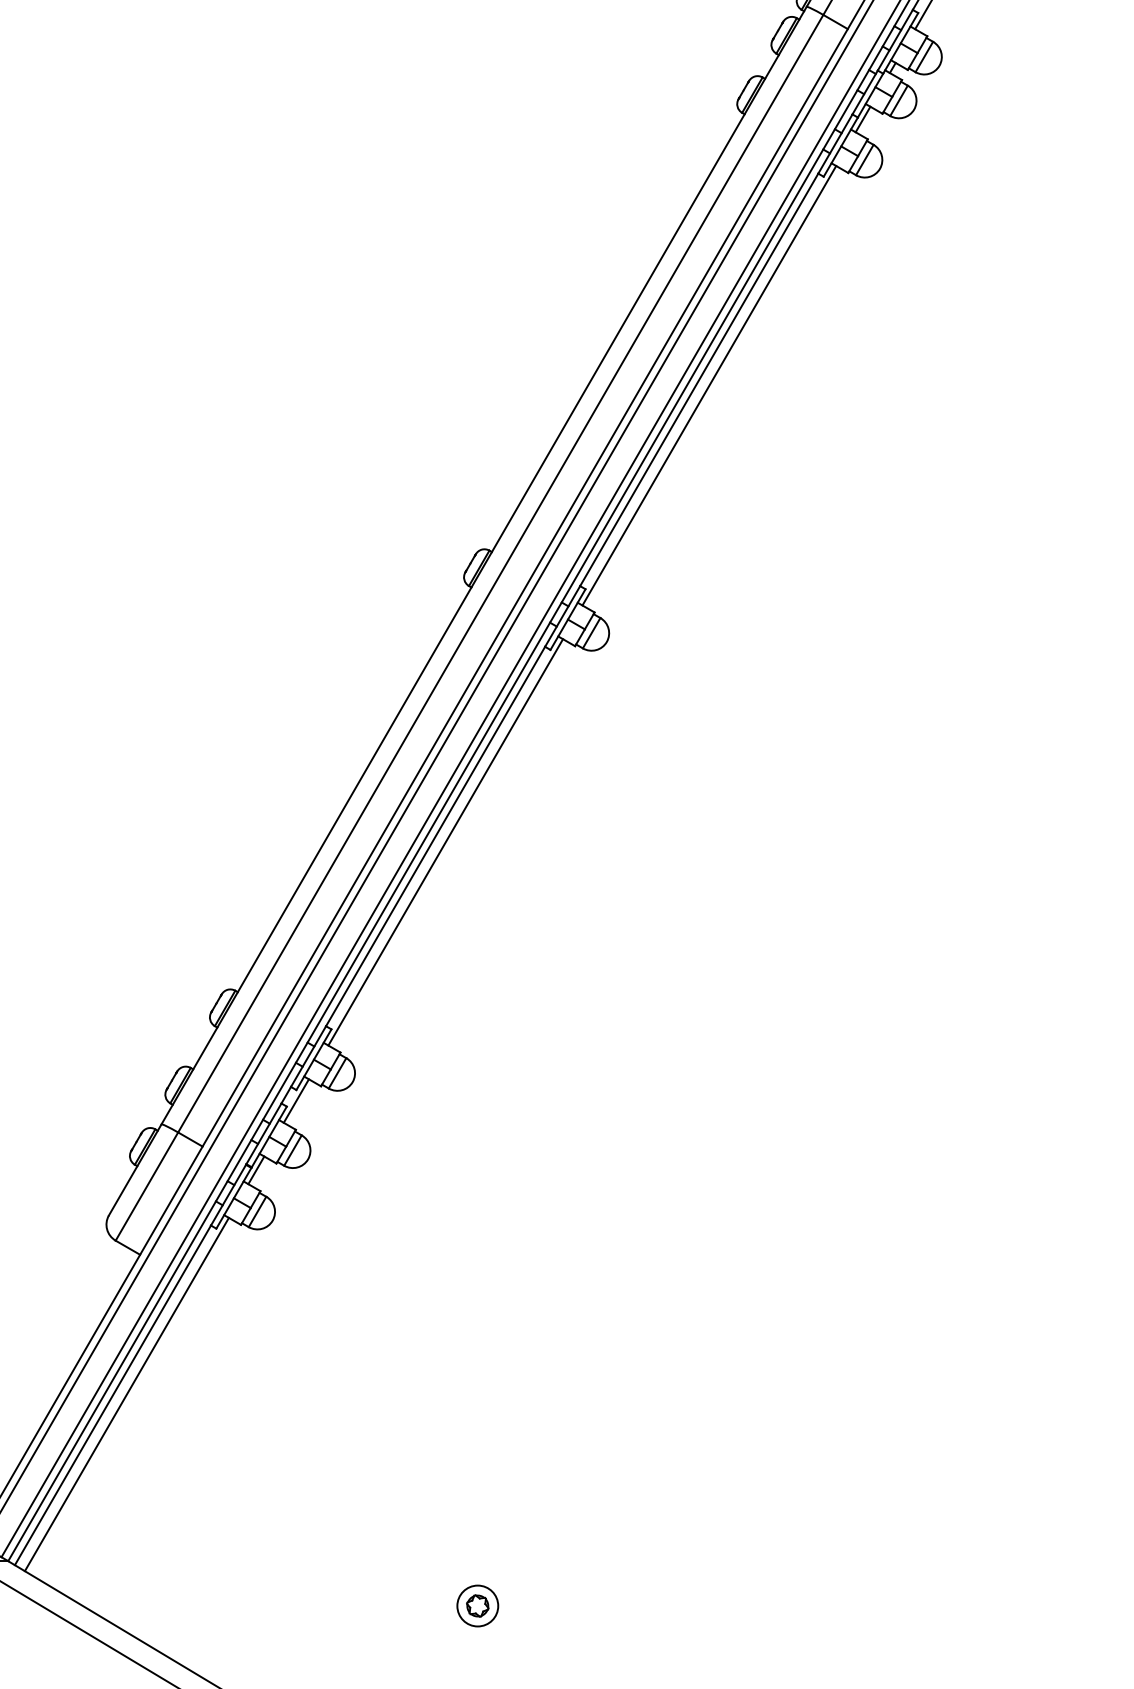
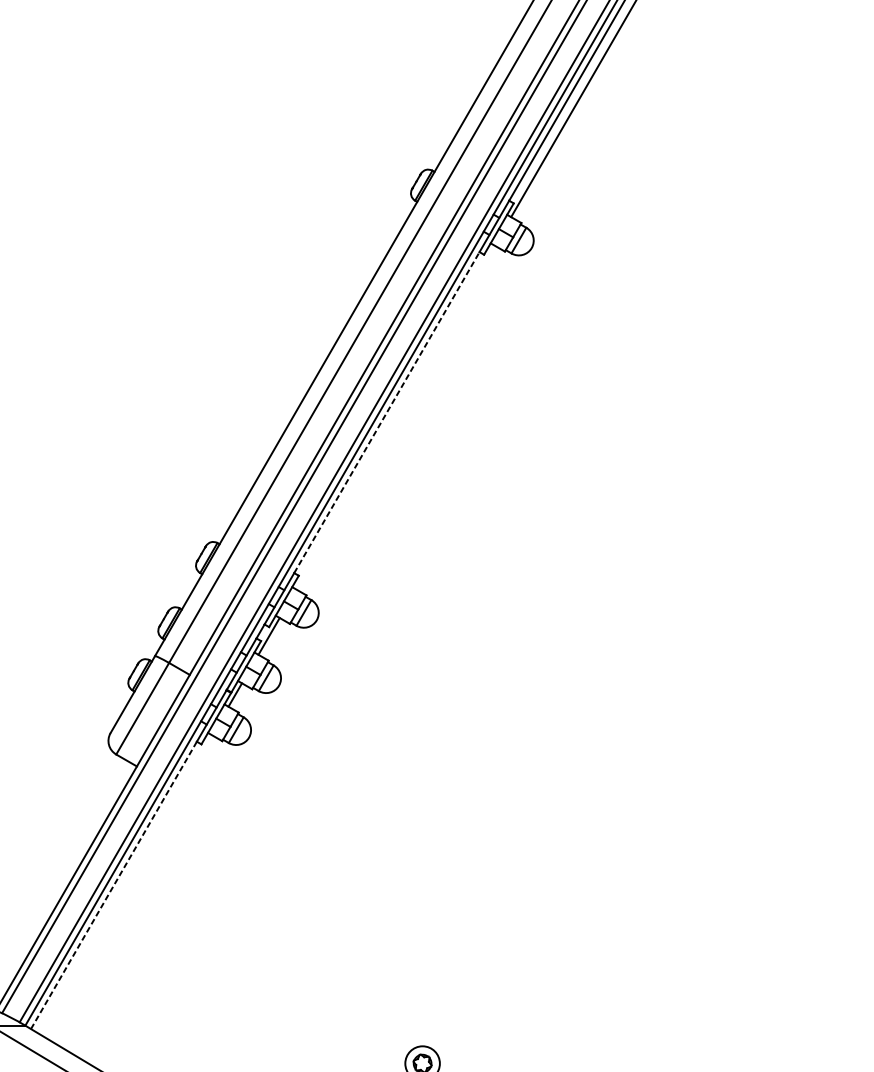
line: (435, 836) -> (386, 412), solid -> dashed
line: (445, 842) -> (395, 417), removed
line: (113, 1394) -> (114, 884), solid -> dashed
line: (126, 1394) -> (125, 884), removed

